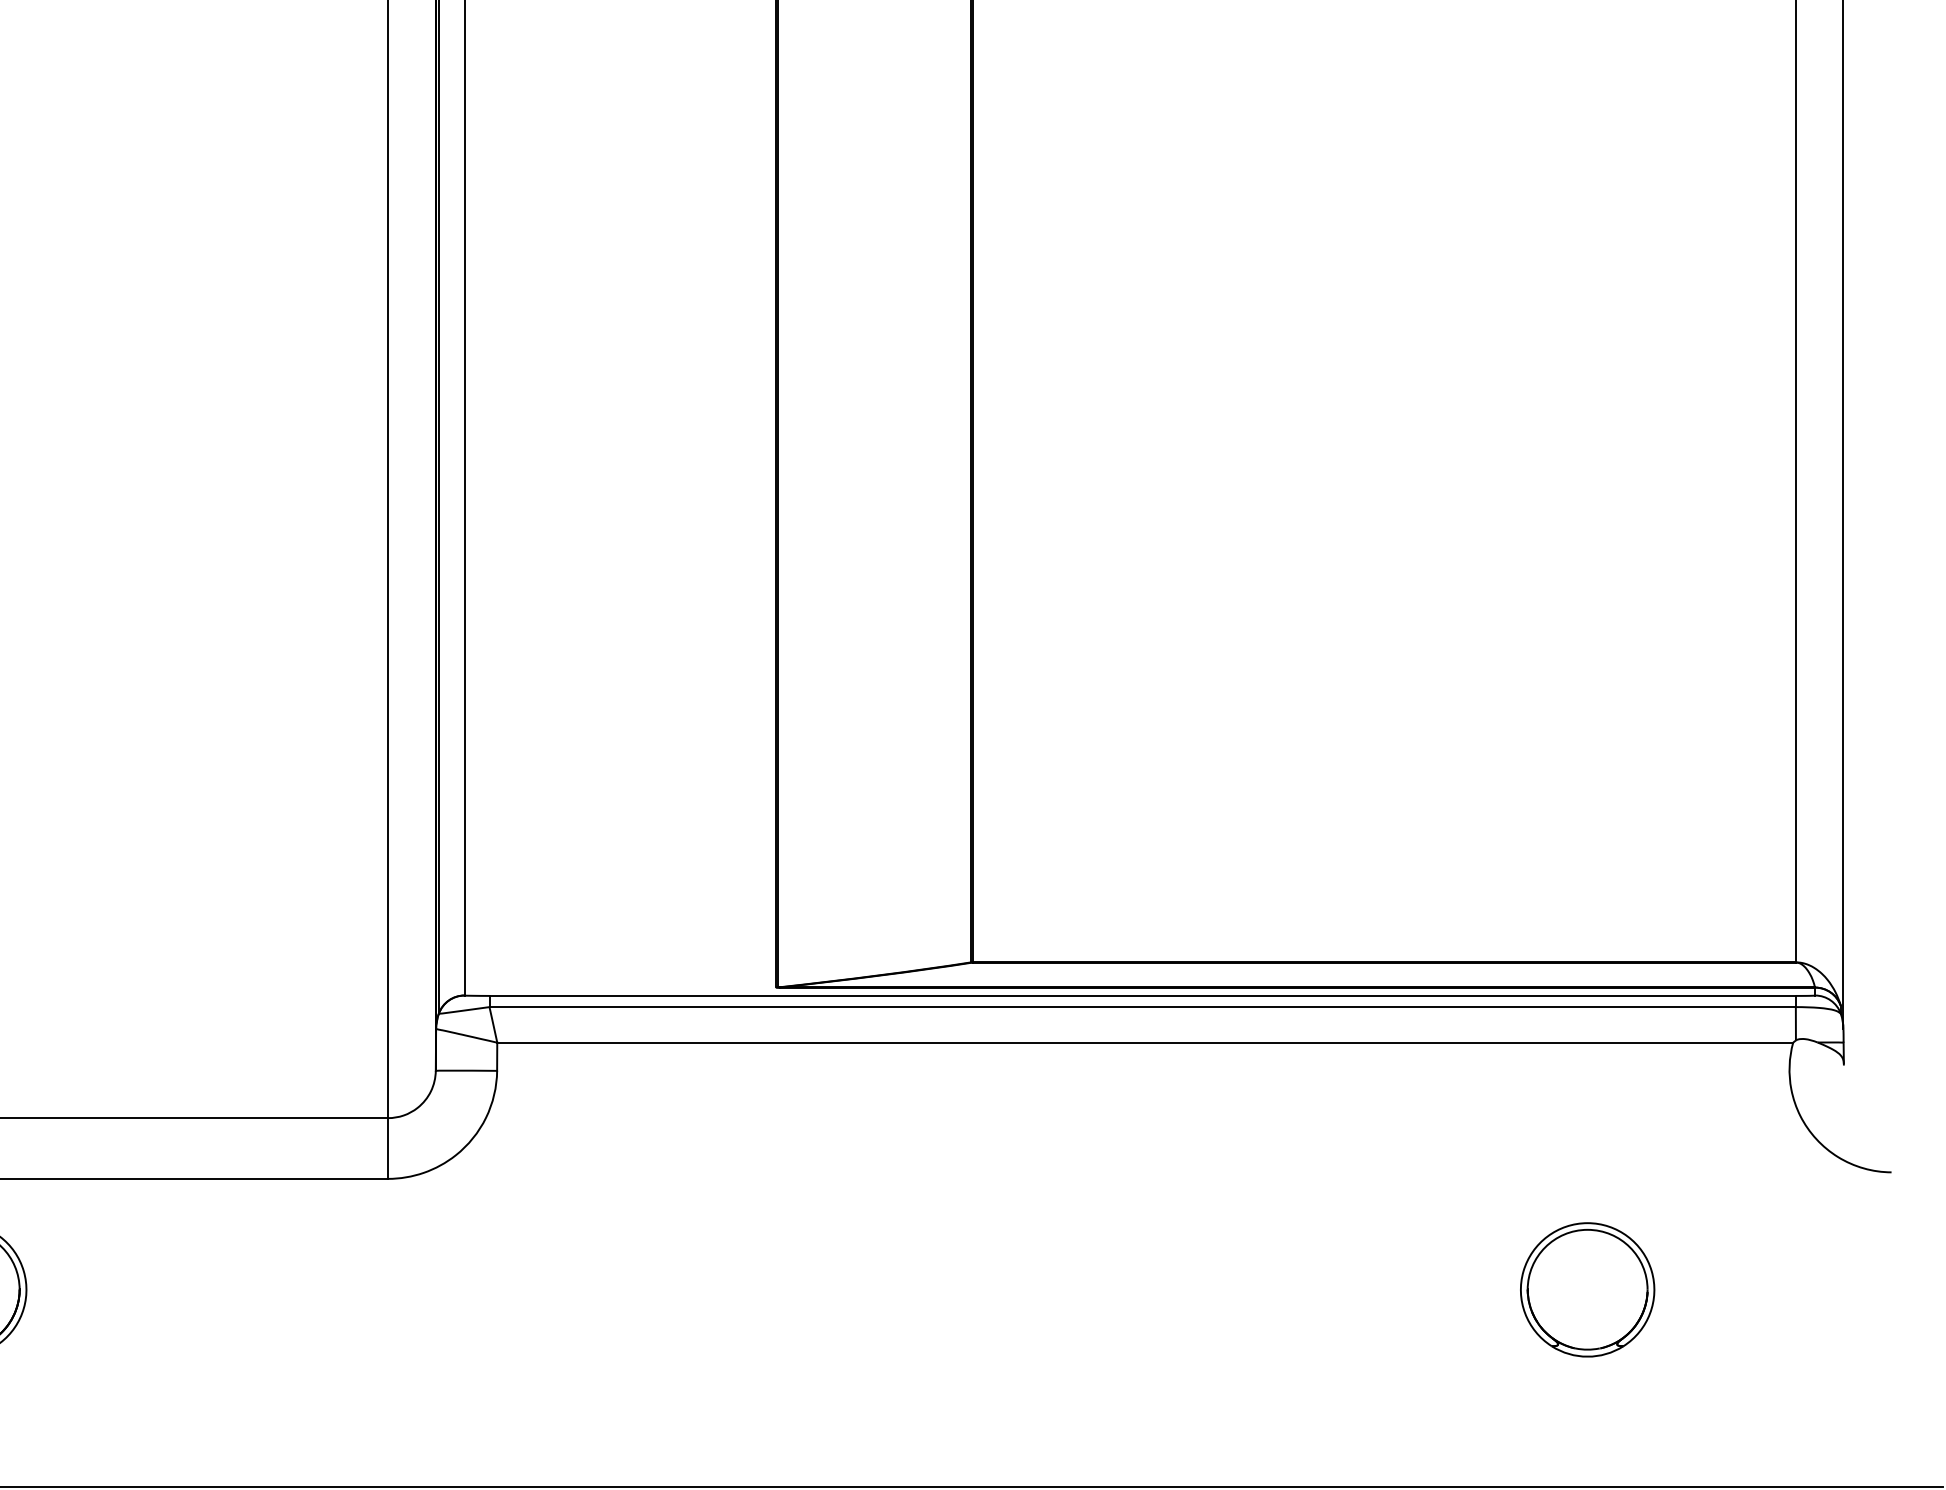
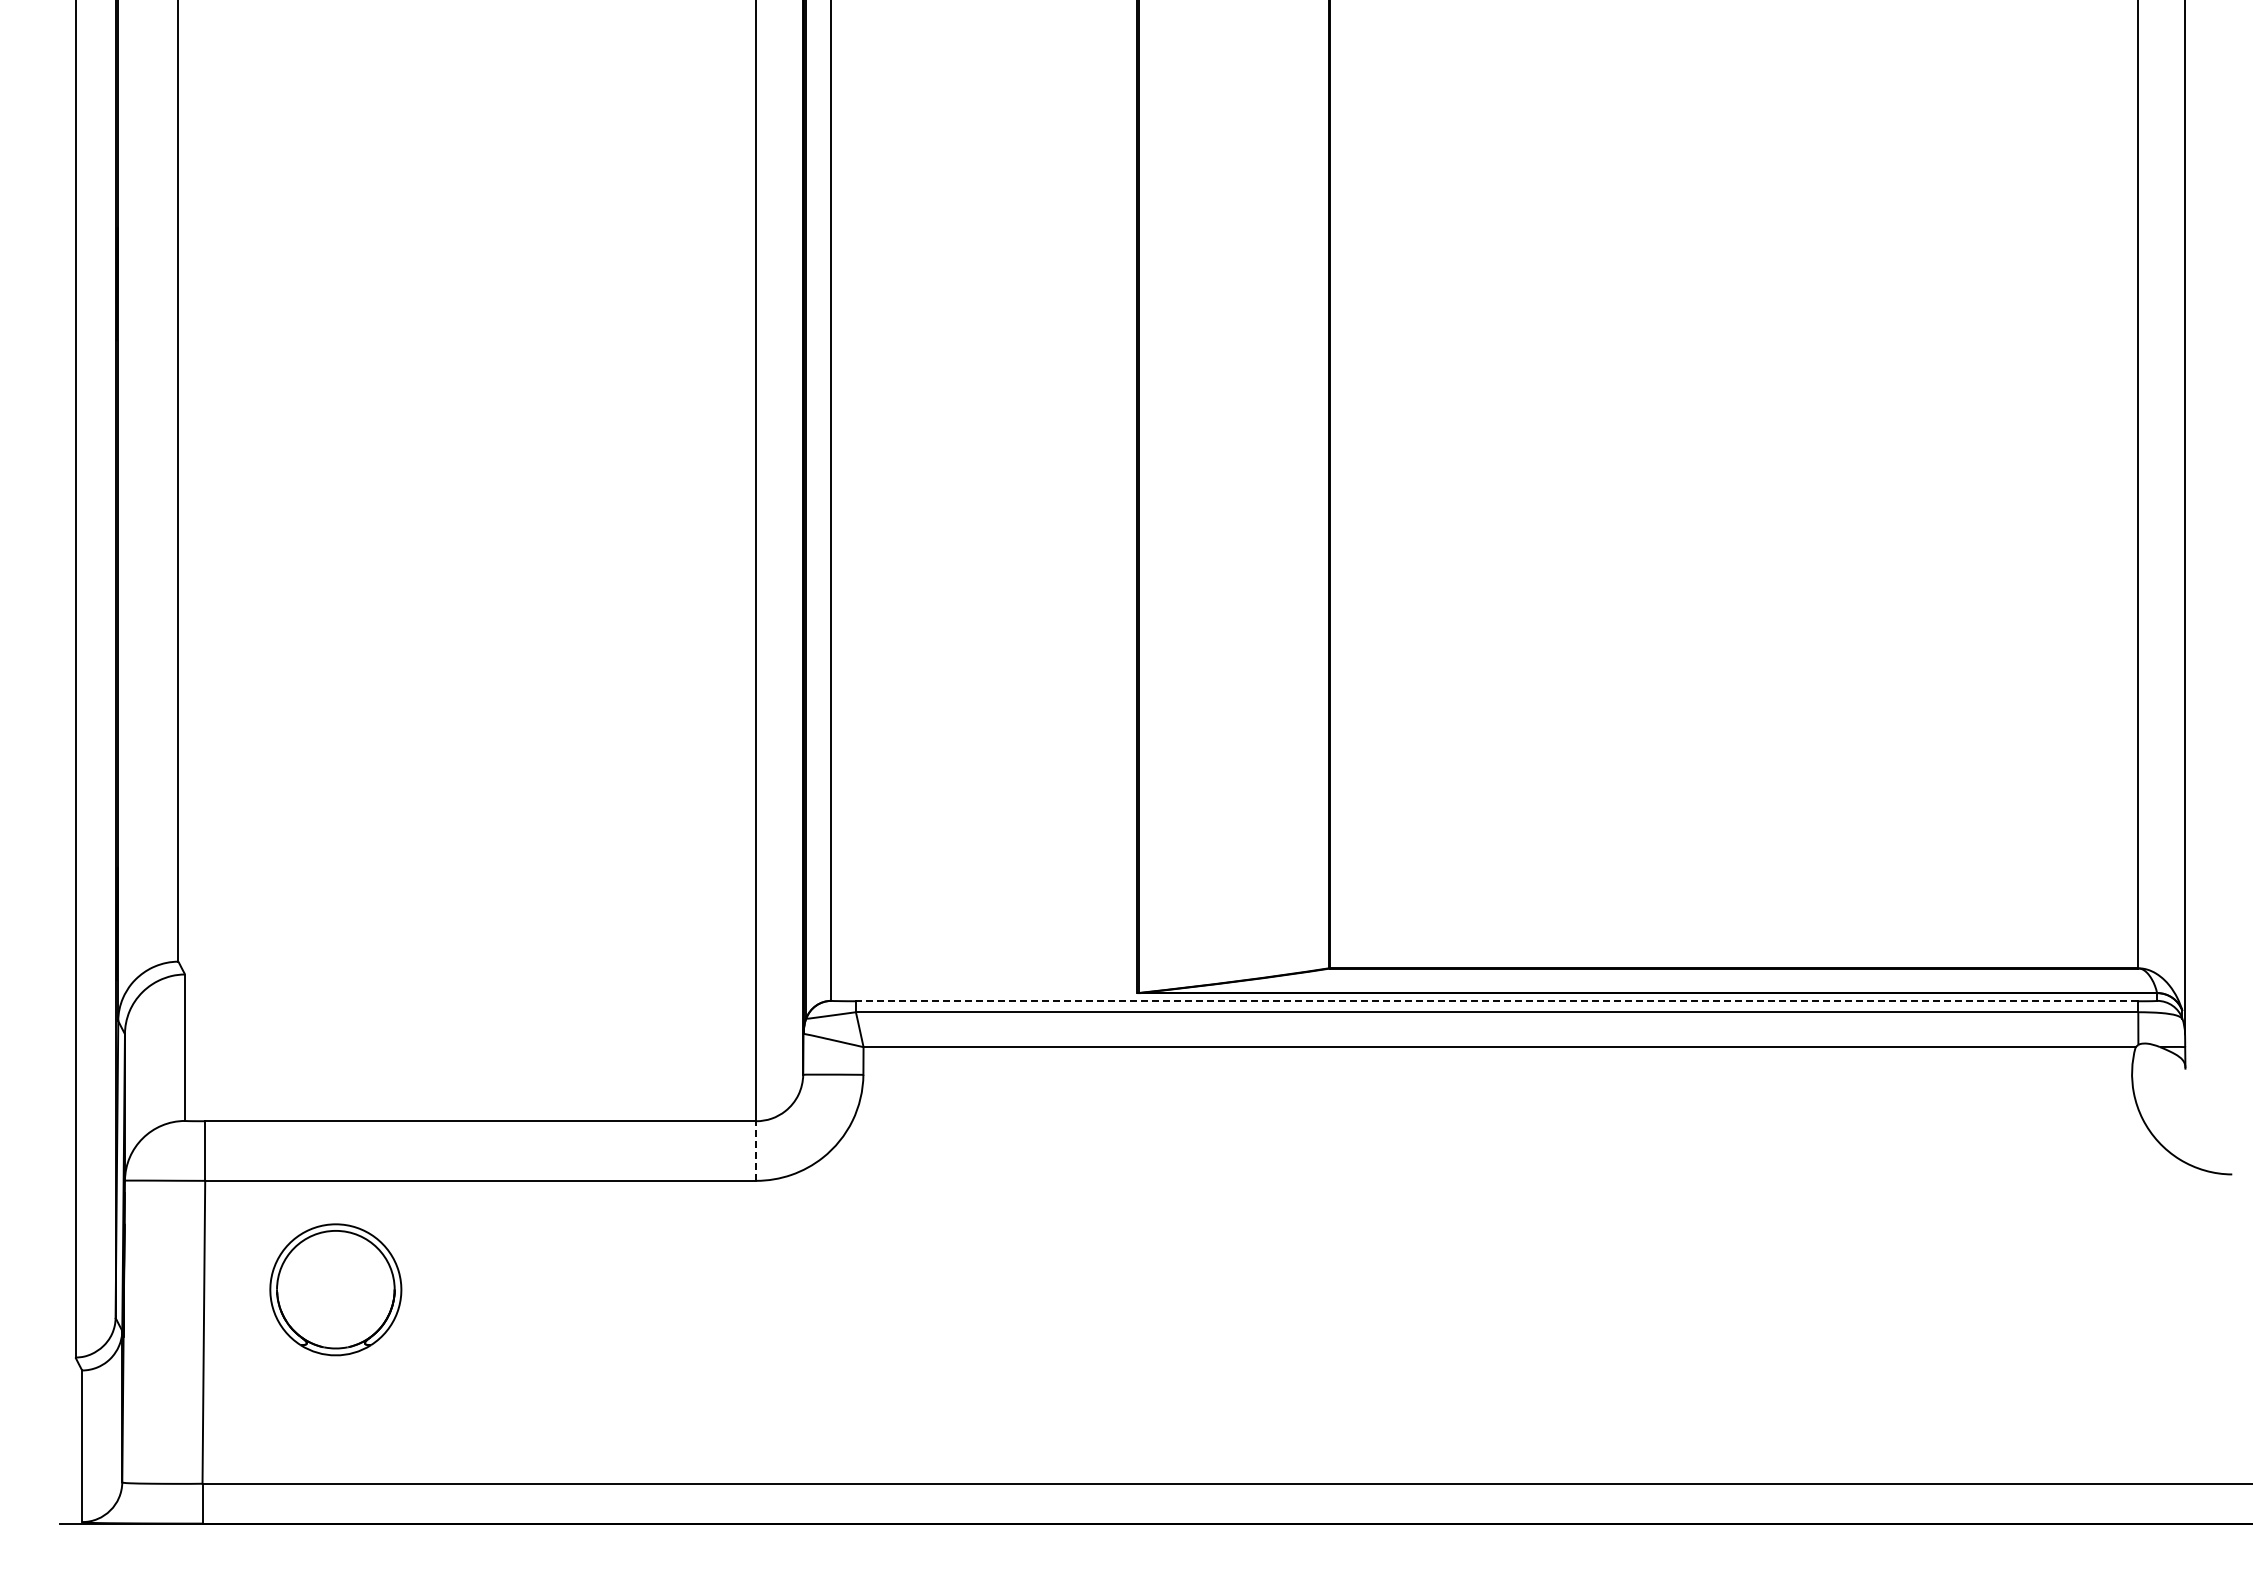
line: (1142, 996) -> (1496, 1001), solid -> dashed
line: (388, 1148) -> (756, 1151), solid -> dashed
part: (1587, 1289) -> (1933, 1289), removed

